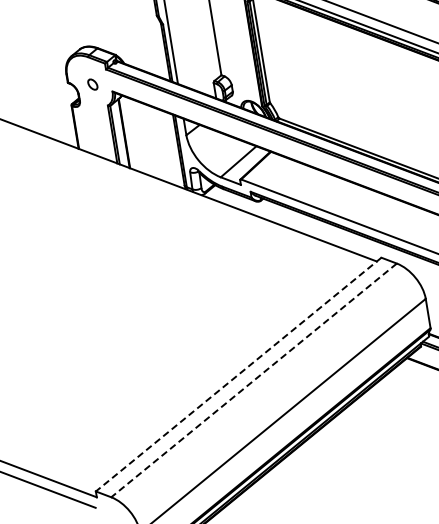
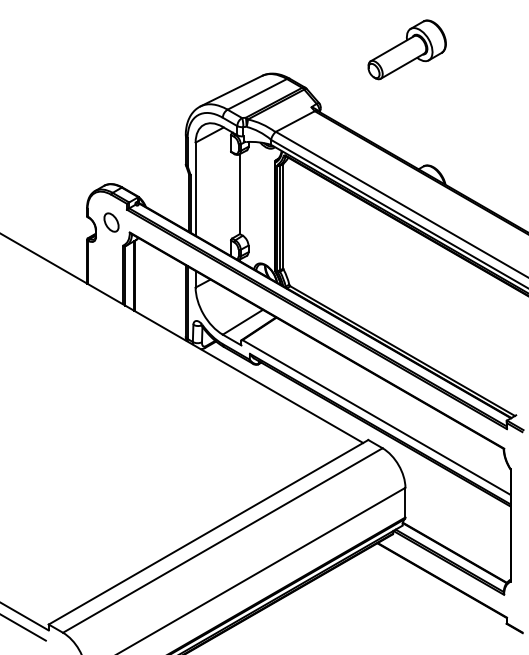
part: (92, 84) -> (111, 222), size x1.67
line: (238, 374) -> (208, 532), dashed -> solid
line: (253, 380) -> (222, 540), dashed -> solid

